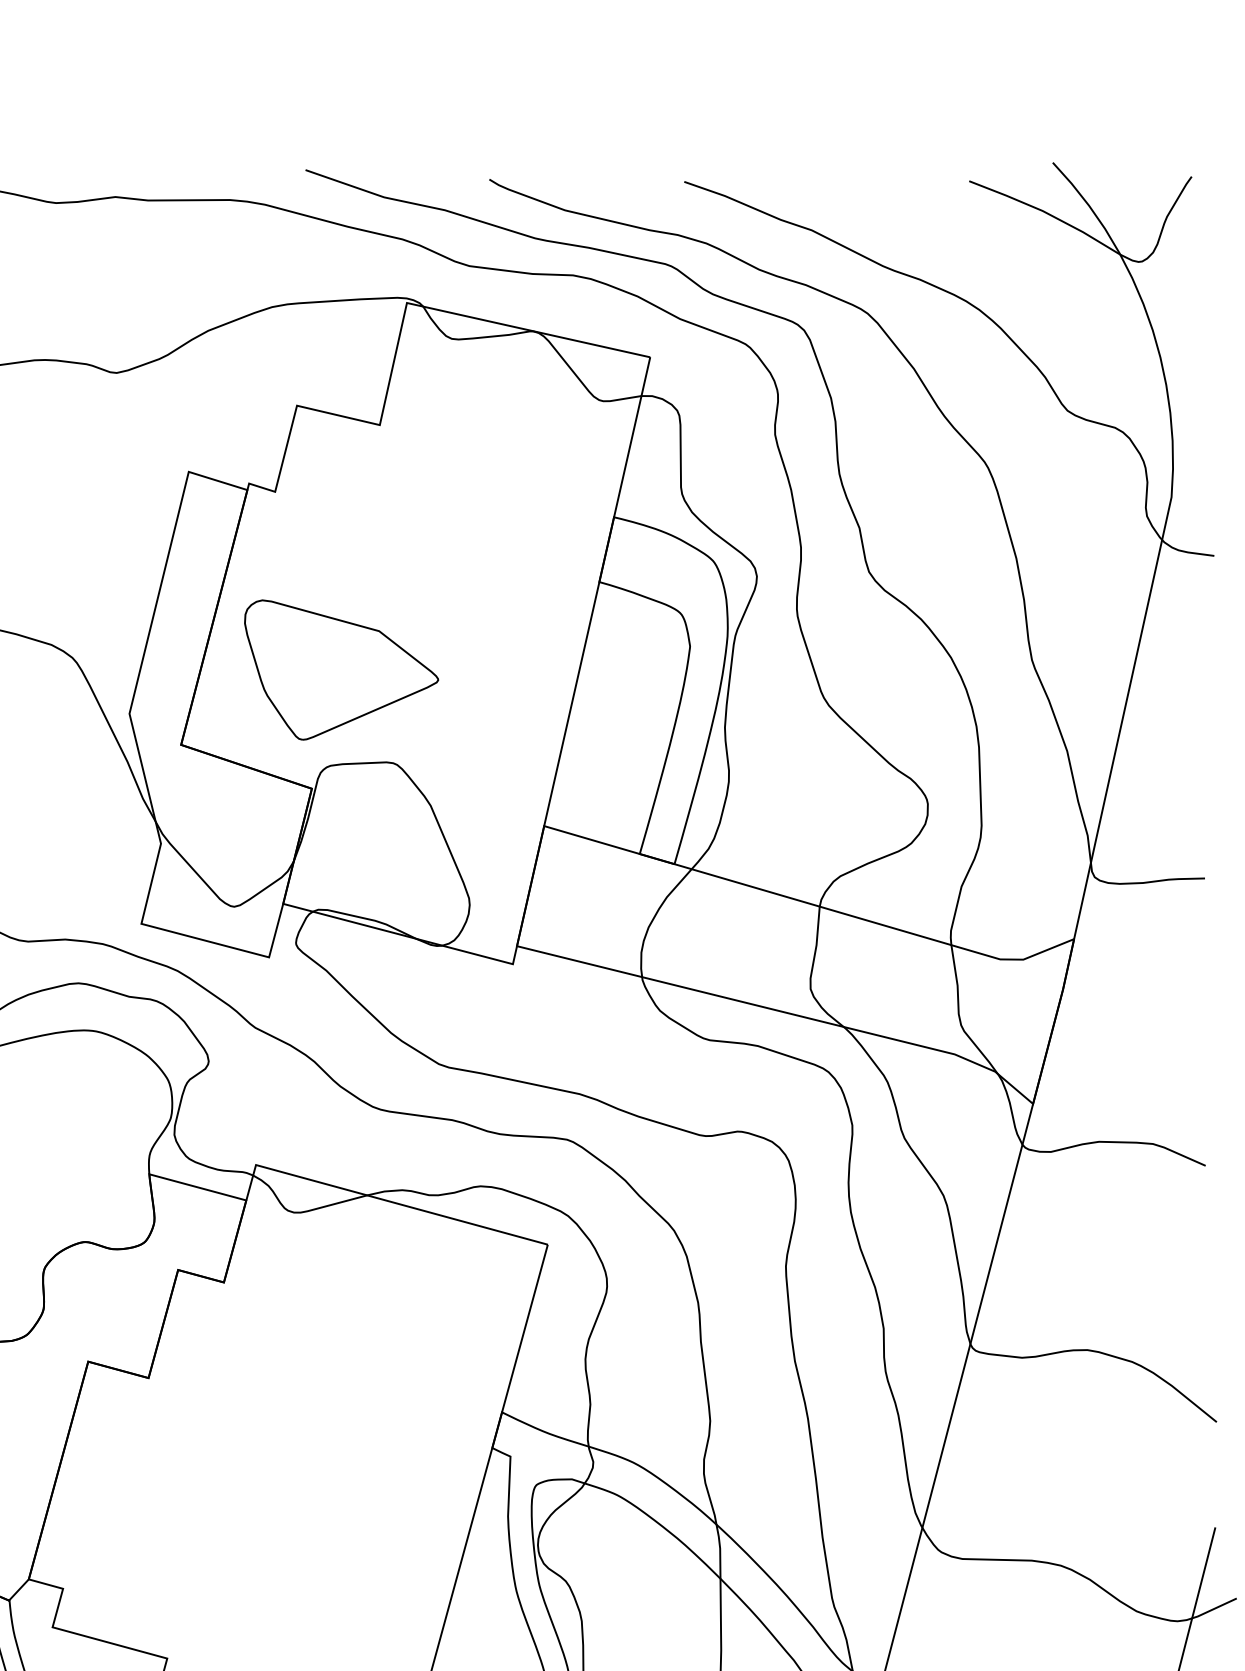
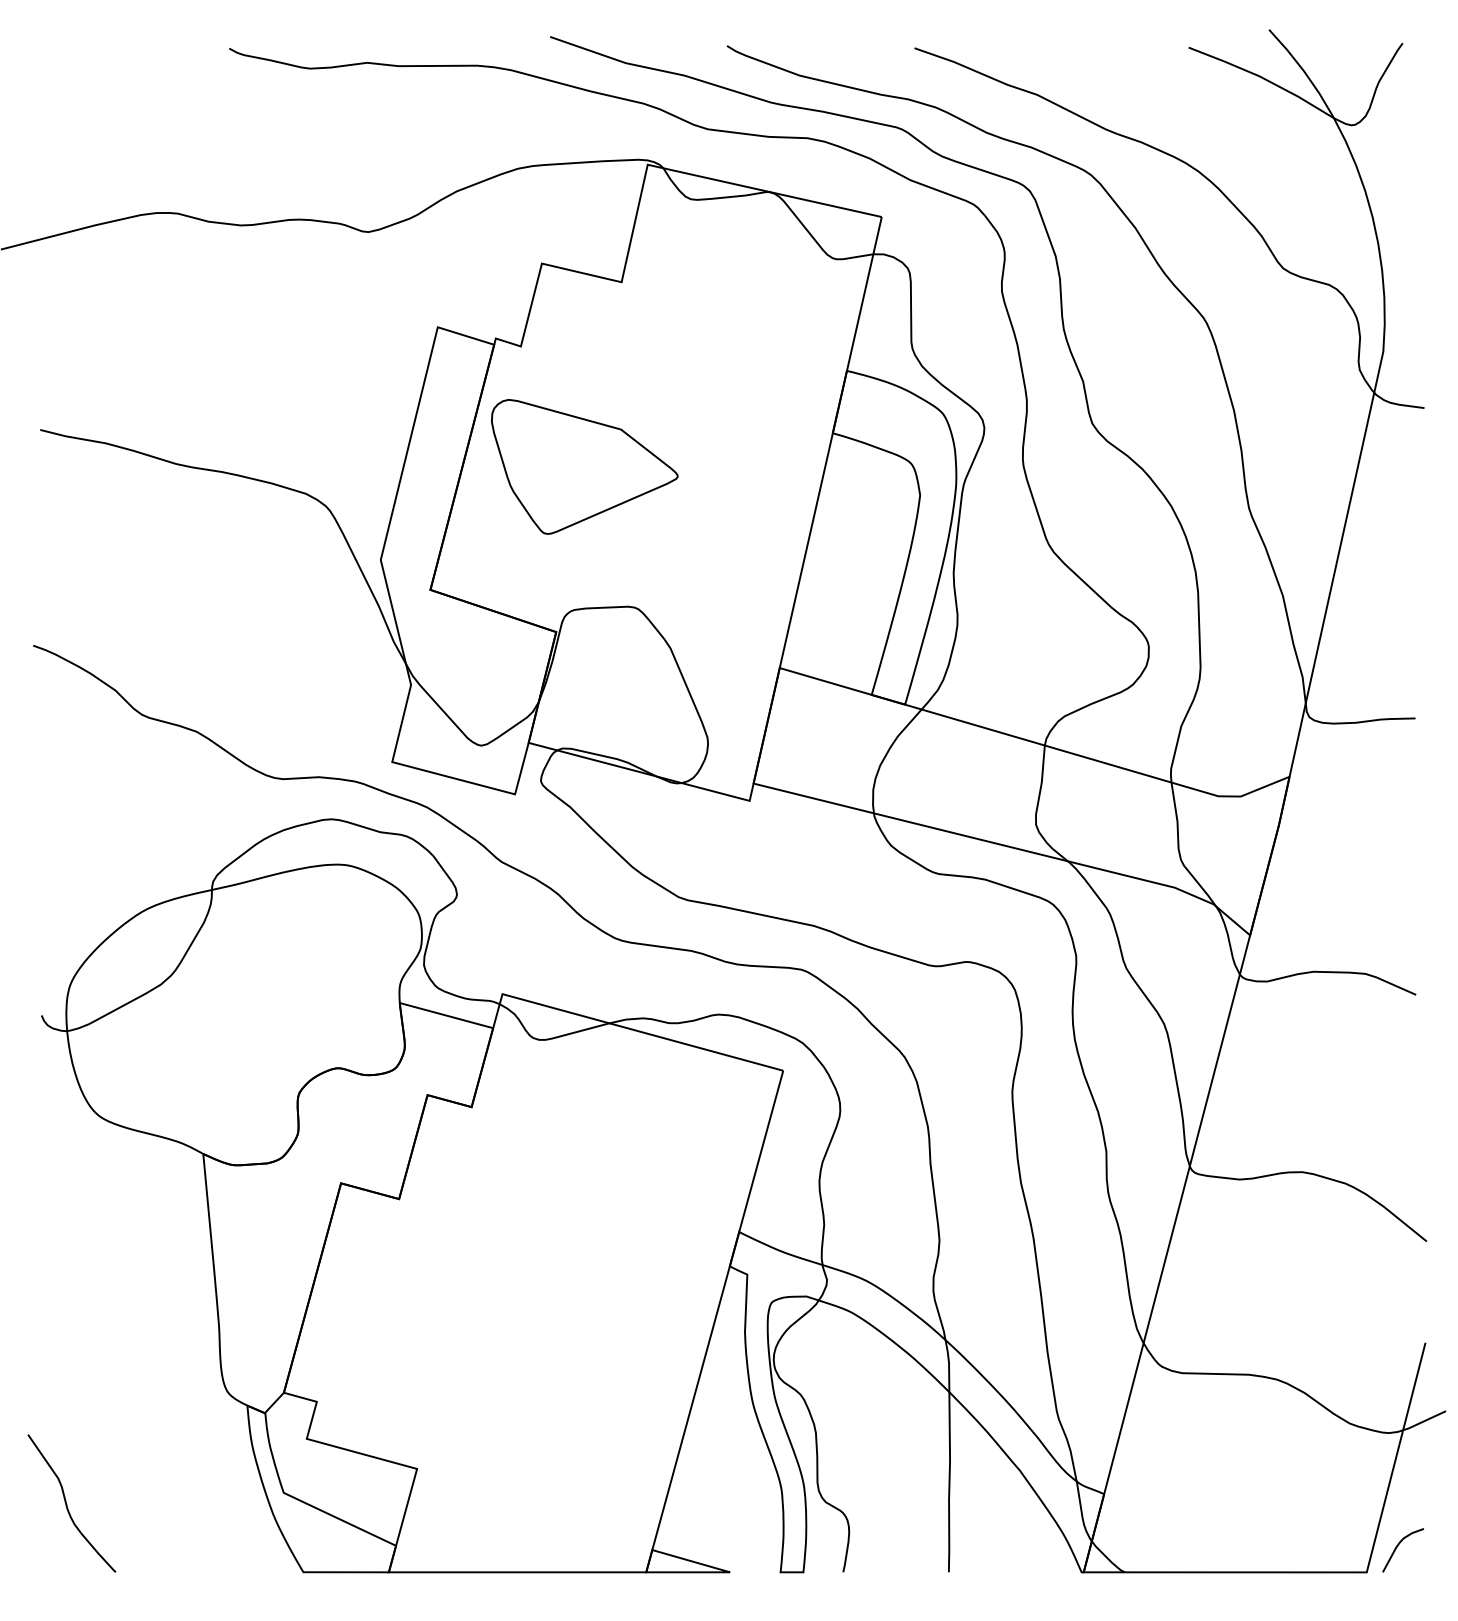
part: (341, 669) -> (584, 466), moved

